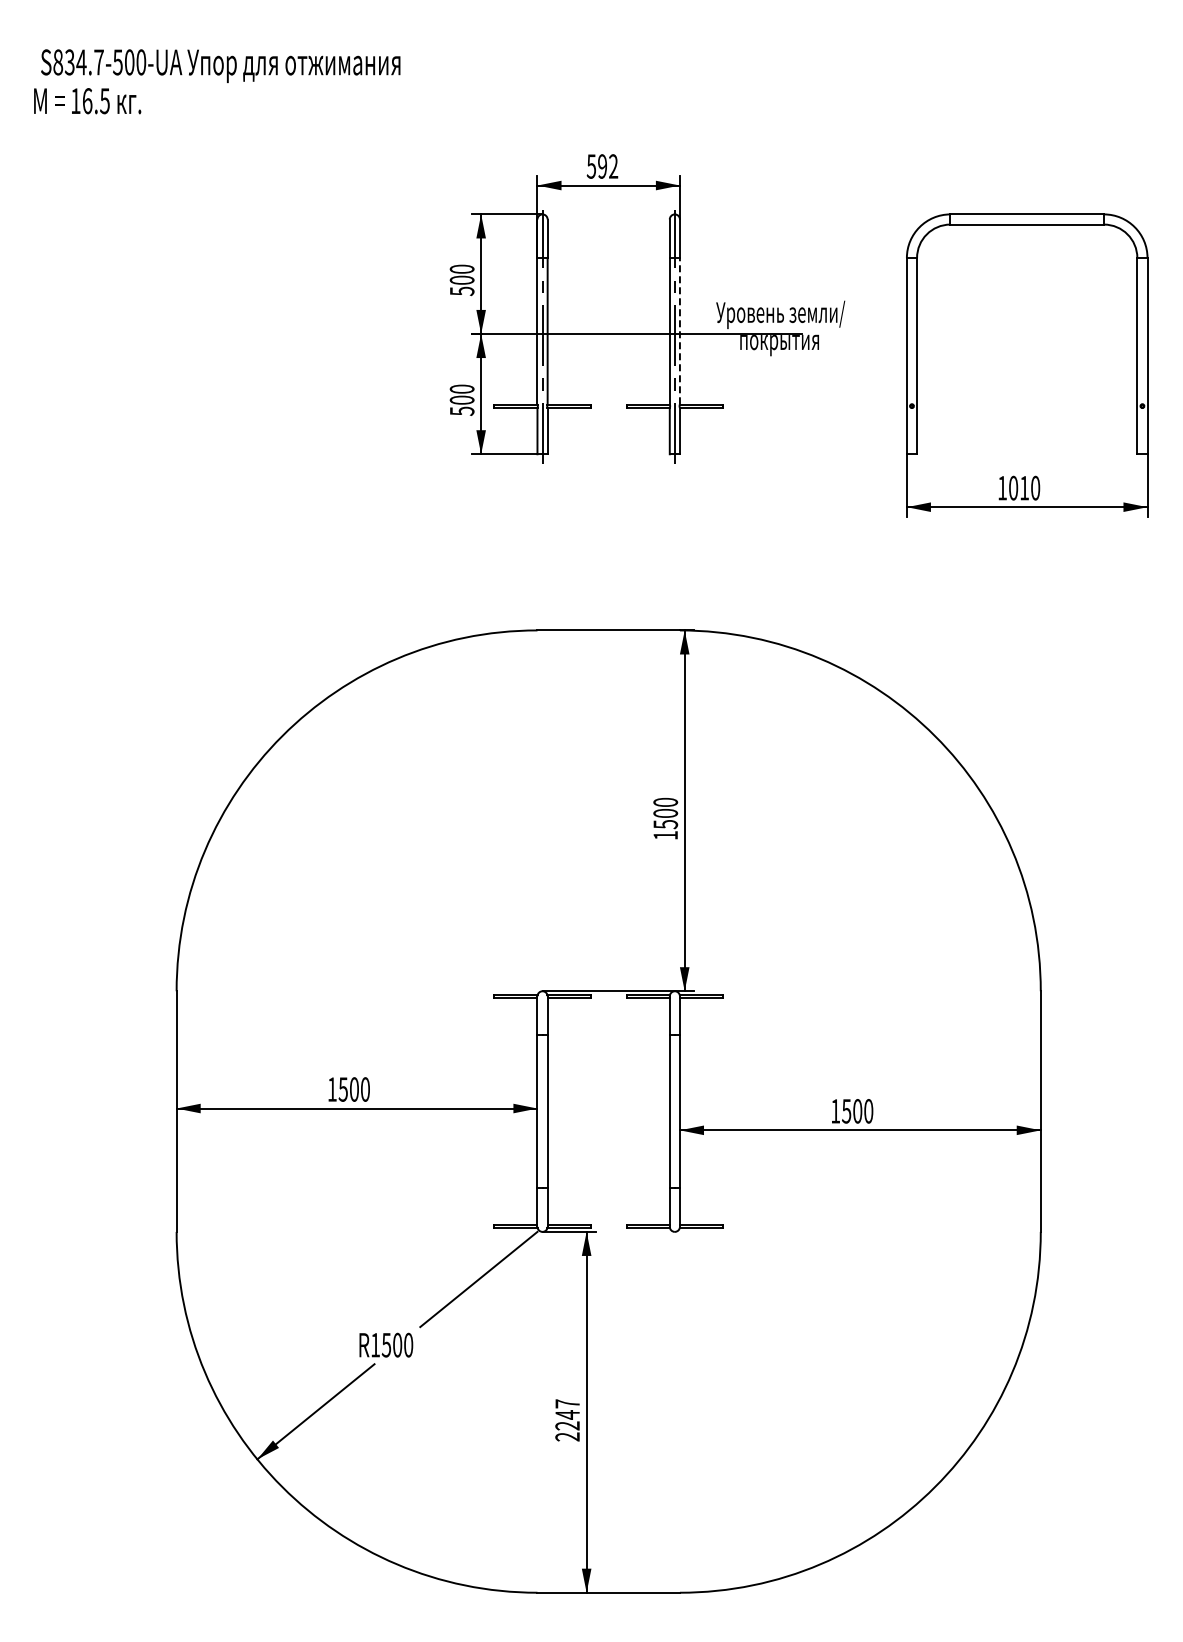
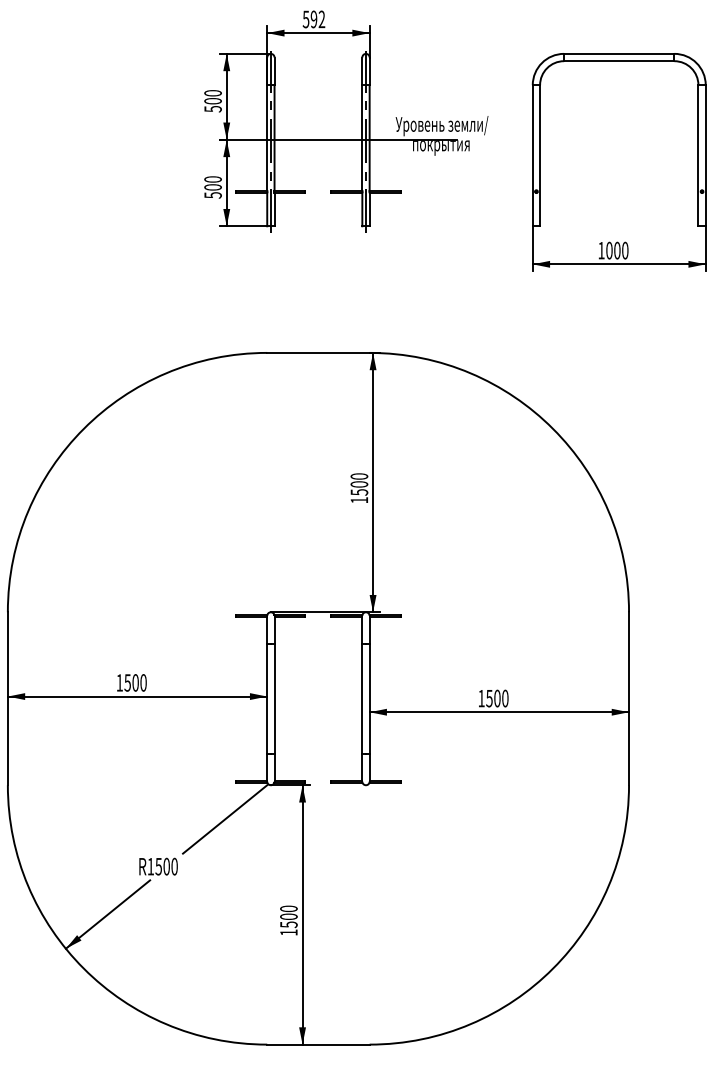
line: (679, 330) -> (369, 137), dashed -> solid
text: (1024, 487) -> (617, 250), 1010 -> 1000
text: (567, 1420) -> (288, 920), 2247 -> 1500

